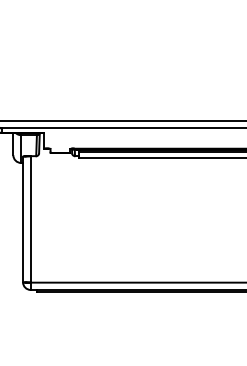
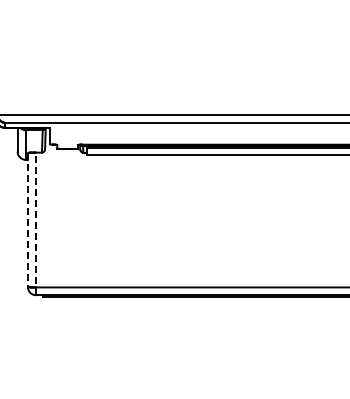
line: (22, 219) -> (27, 220), solid -> dashed
line: (31, 222) -> (36, 223), solid -> dashed

